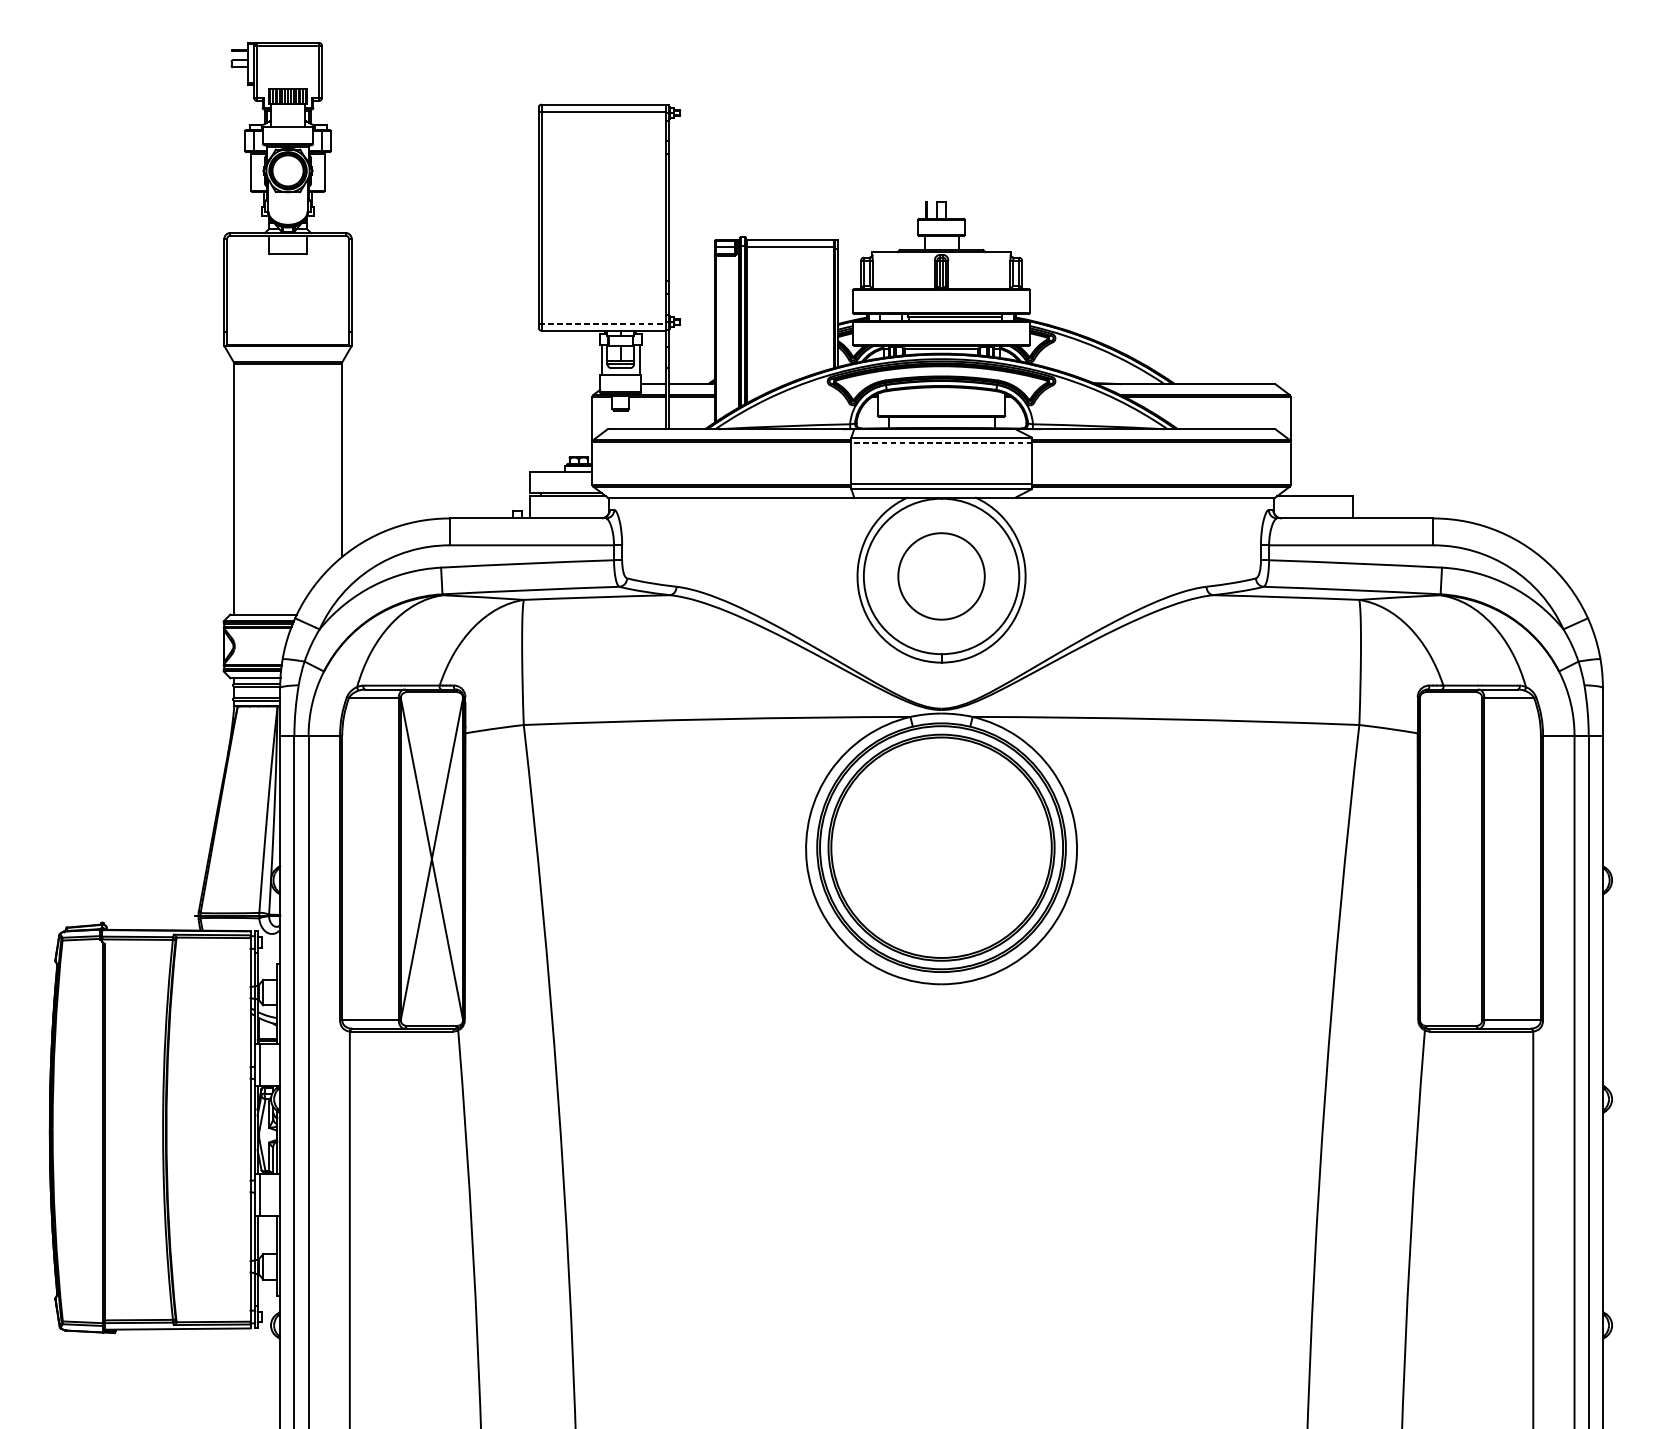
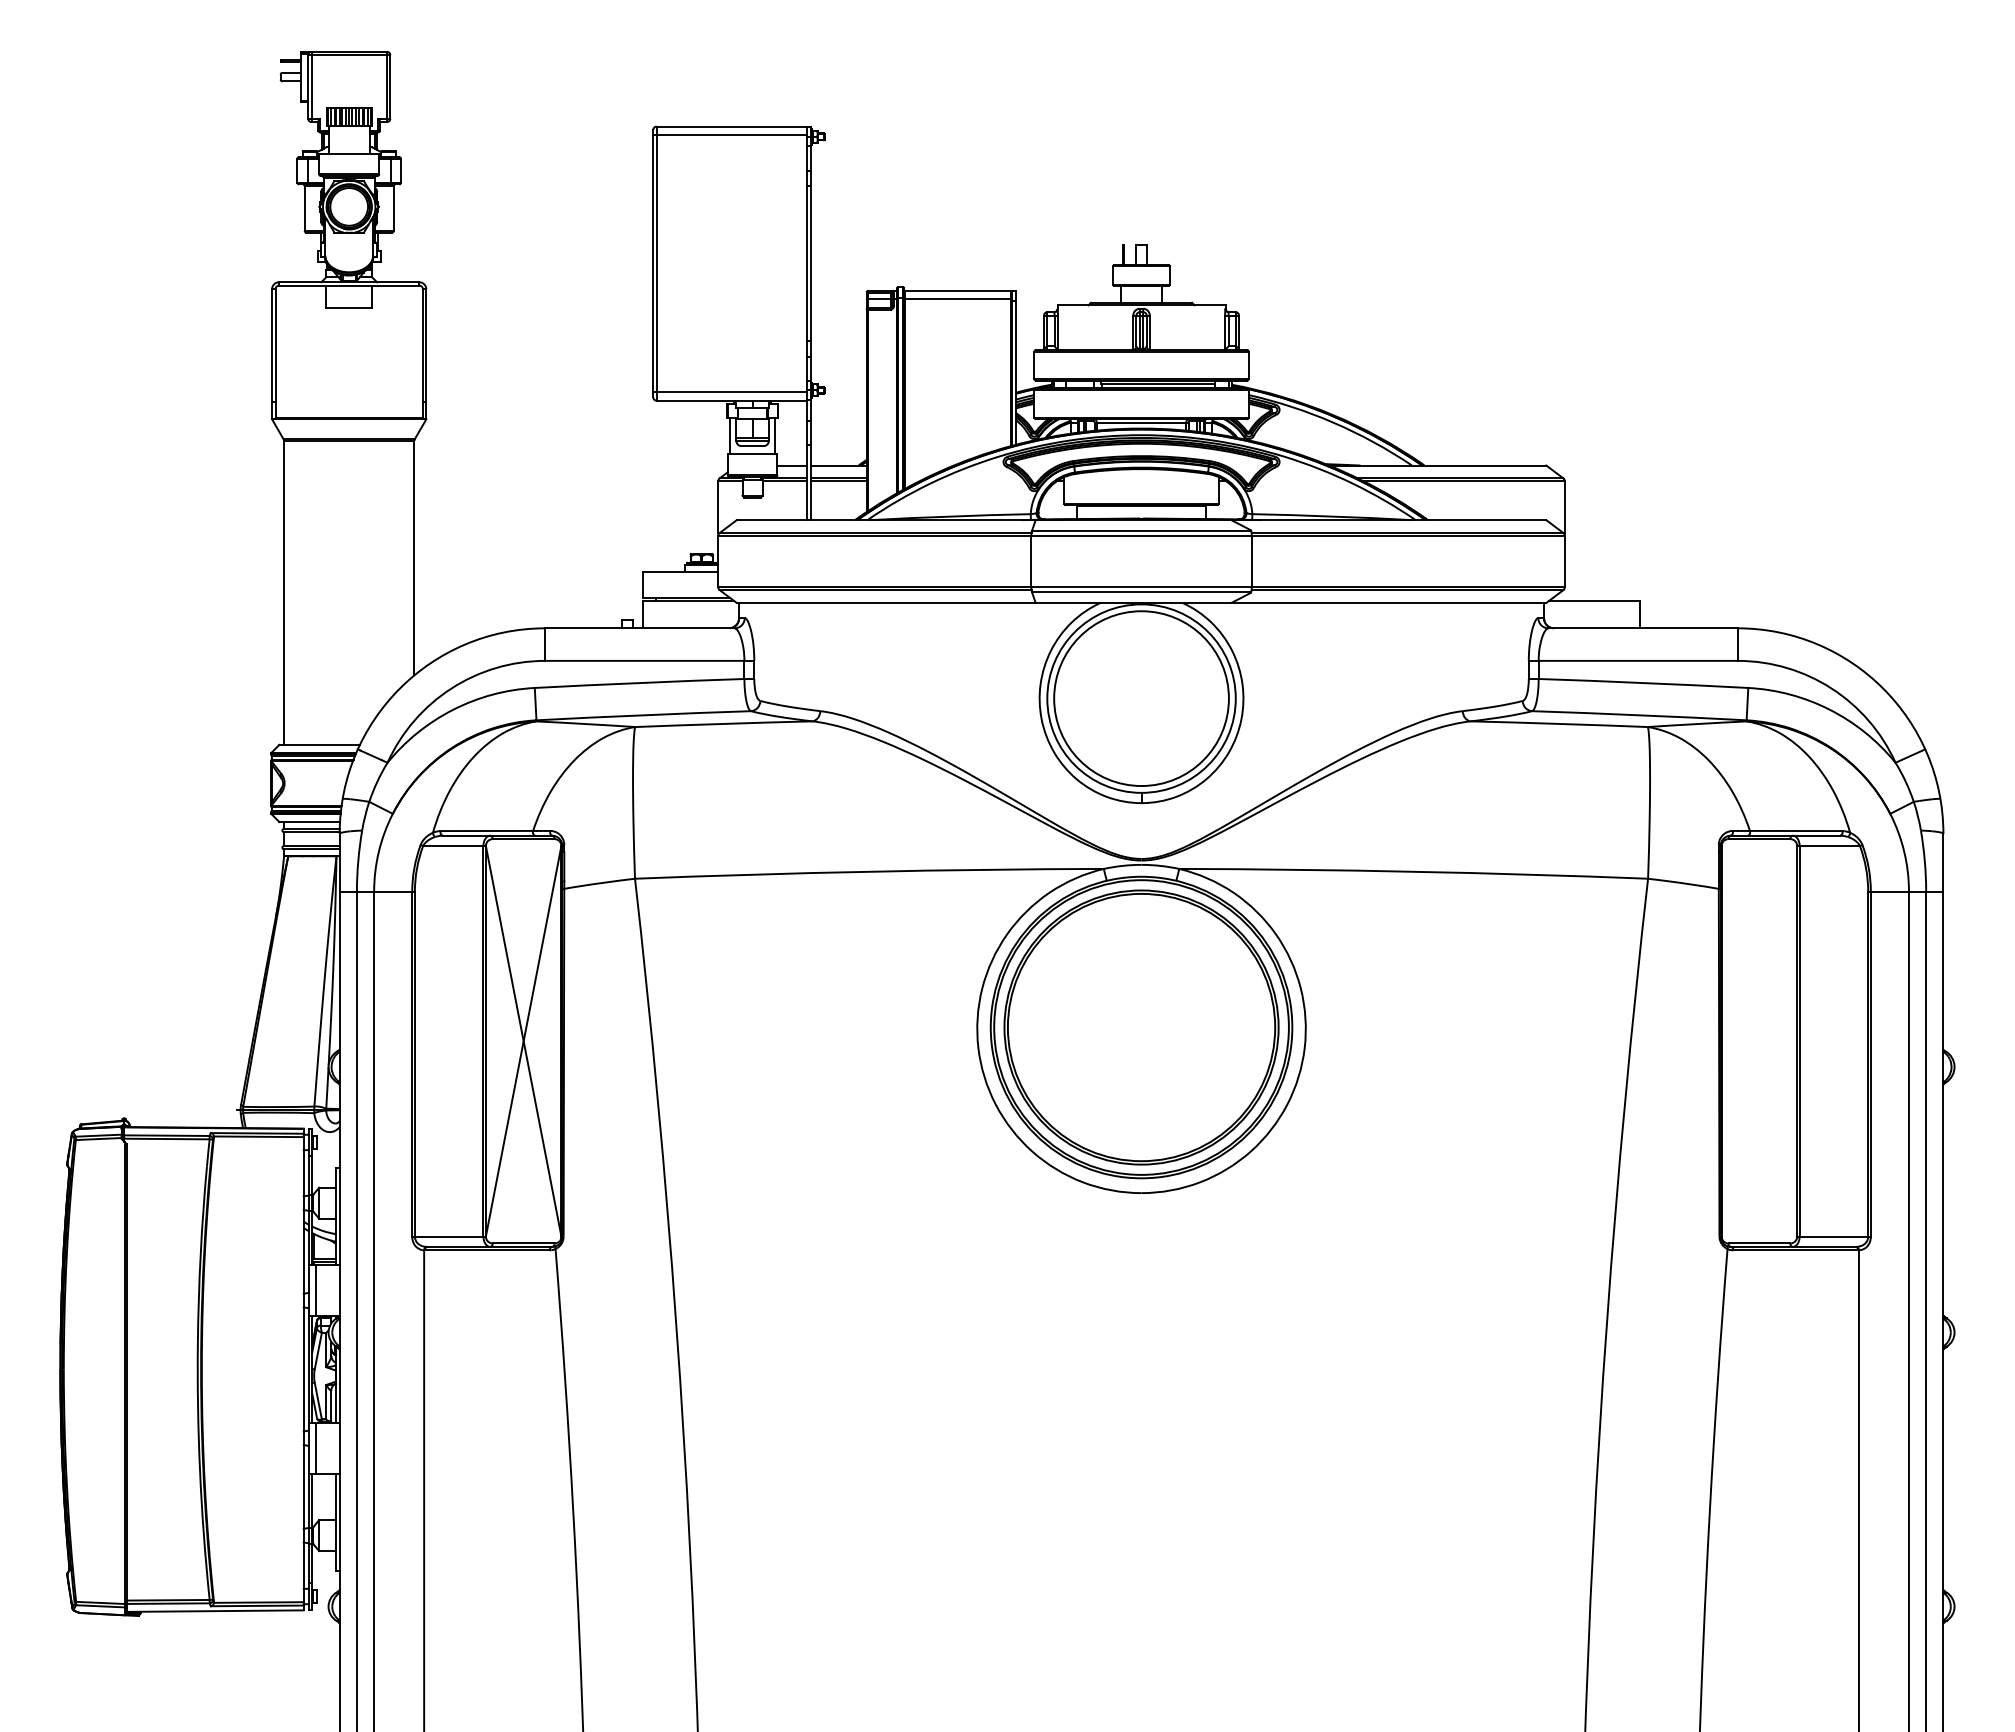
line: (602, 323) -> (730, 392), dashed -> solid
line: (941, 442) -> (1141, 536), dashed -> solid
circle: (941, 576) -> (1141, 698), size x1.67

